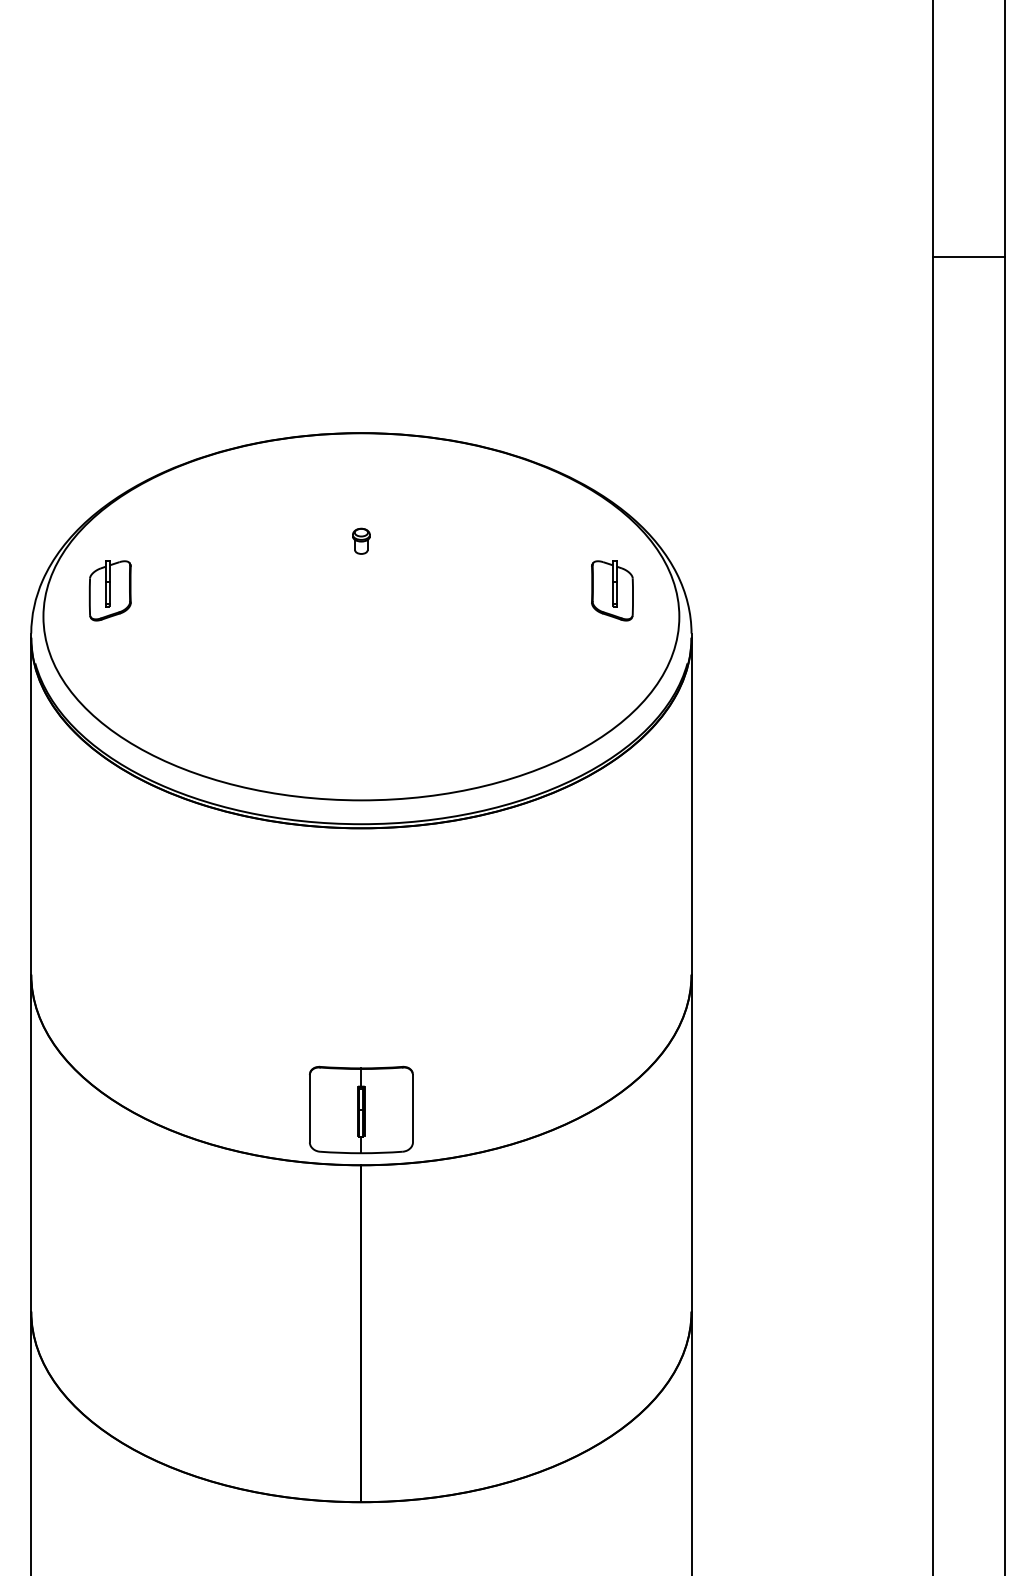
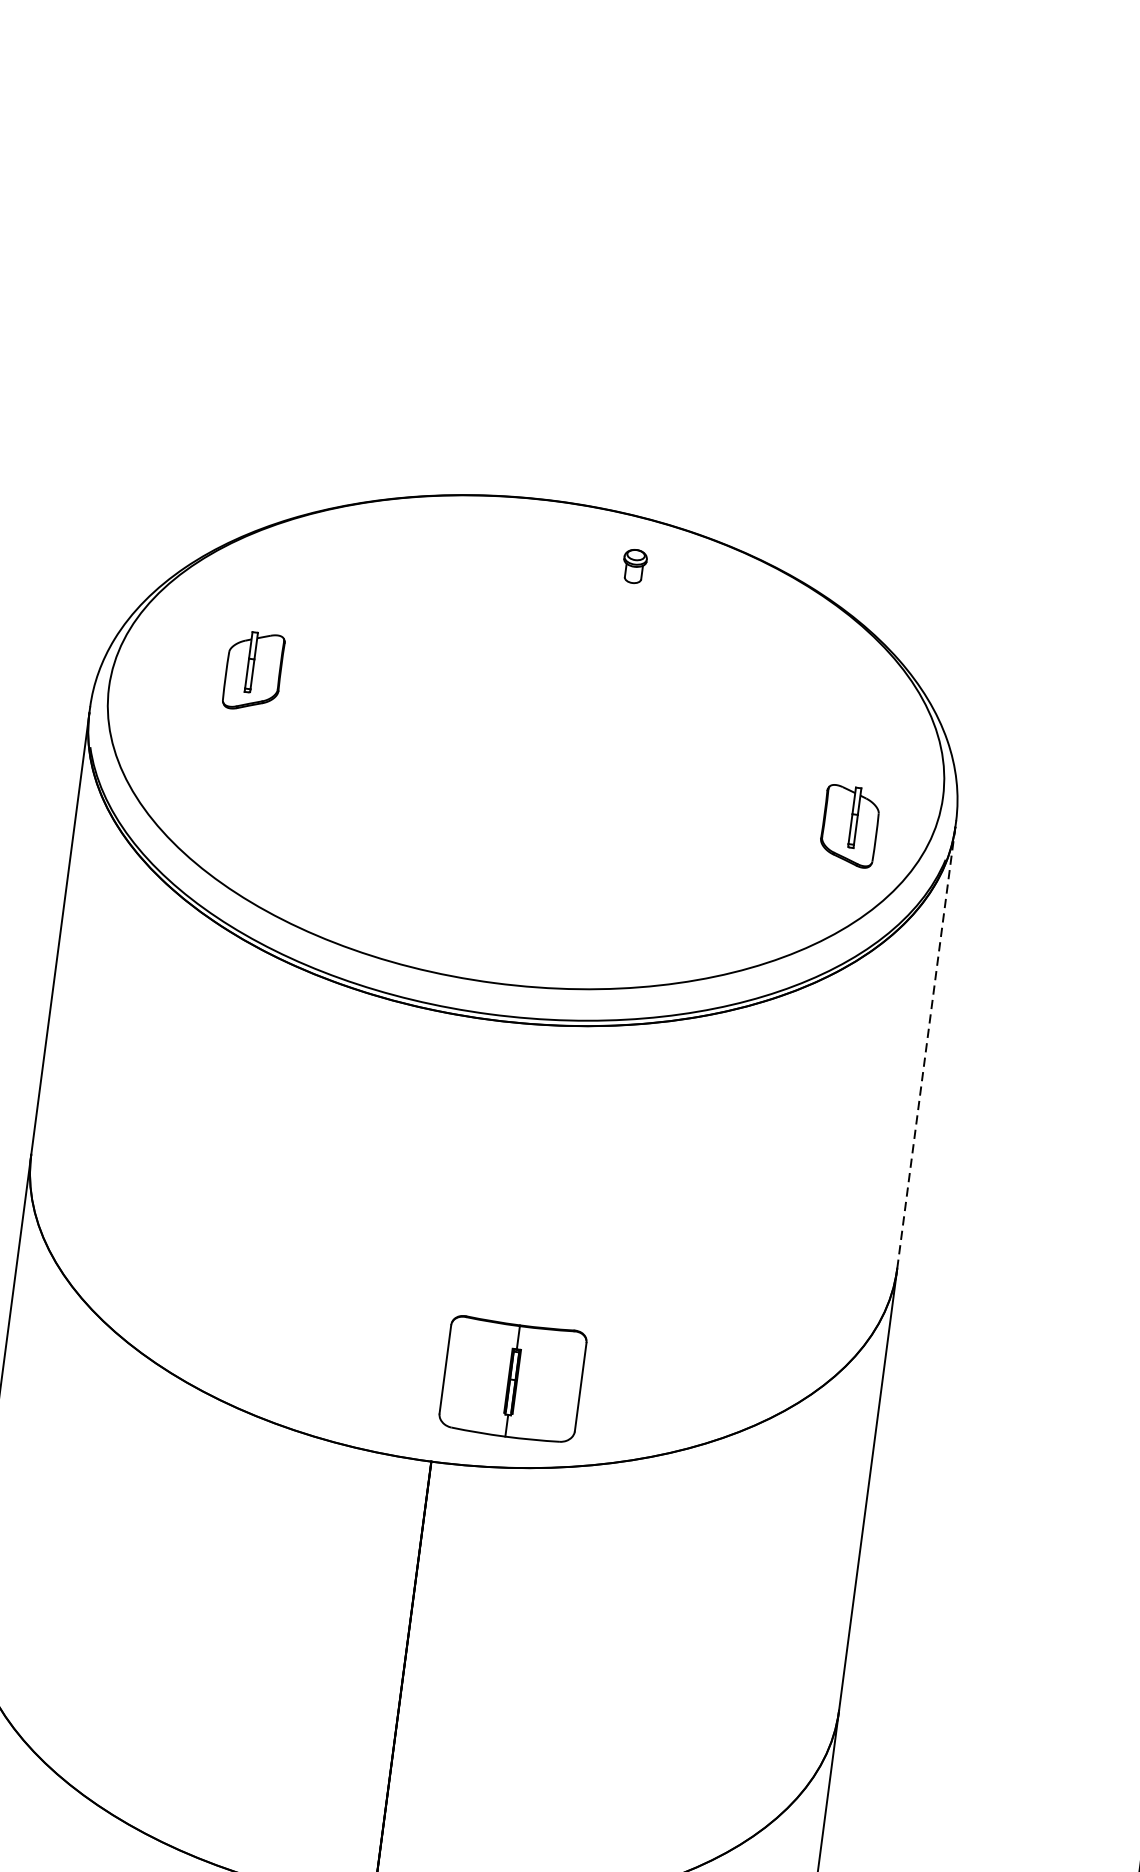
part: (361, 540) -> (634, 565), moved
part: (109, 590) -> (252, 671), moved
part: (612, 590) -> (850, 825), moved
line: (691, 806) -> (926, 1048), solid -> dashed
part: (361, 1109) -> (513, 1379), moved

